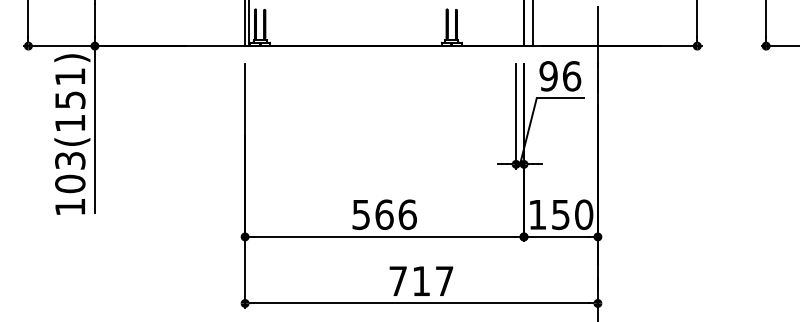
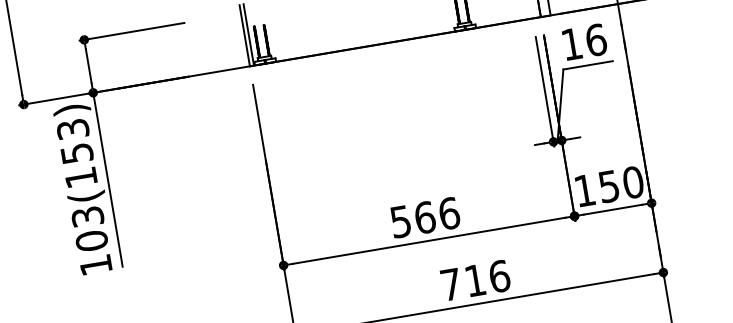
text: (70, 76) -> (73, 128), 103(151) -> 103(153)
text: (548, 76) -> (571, 44), 96 -> 16
text: (444, 281) -> (499, 276), 717 -> 716

